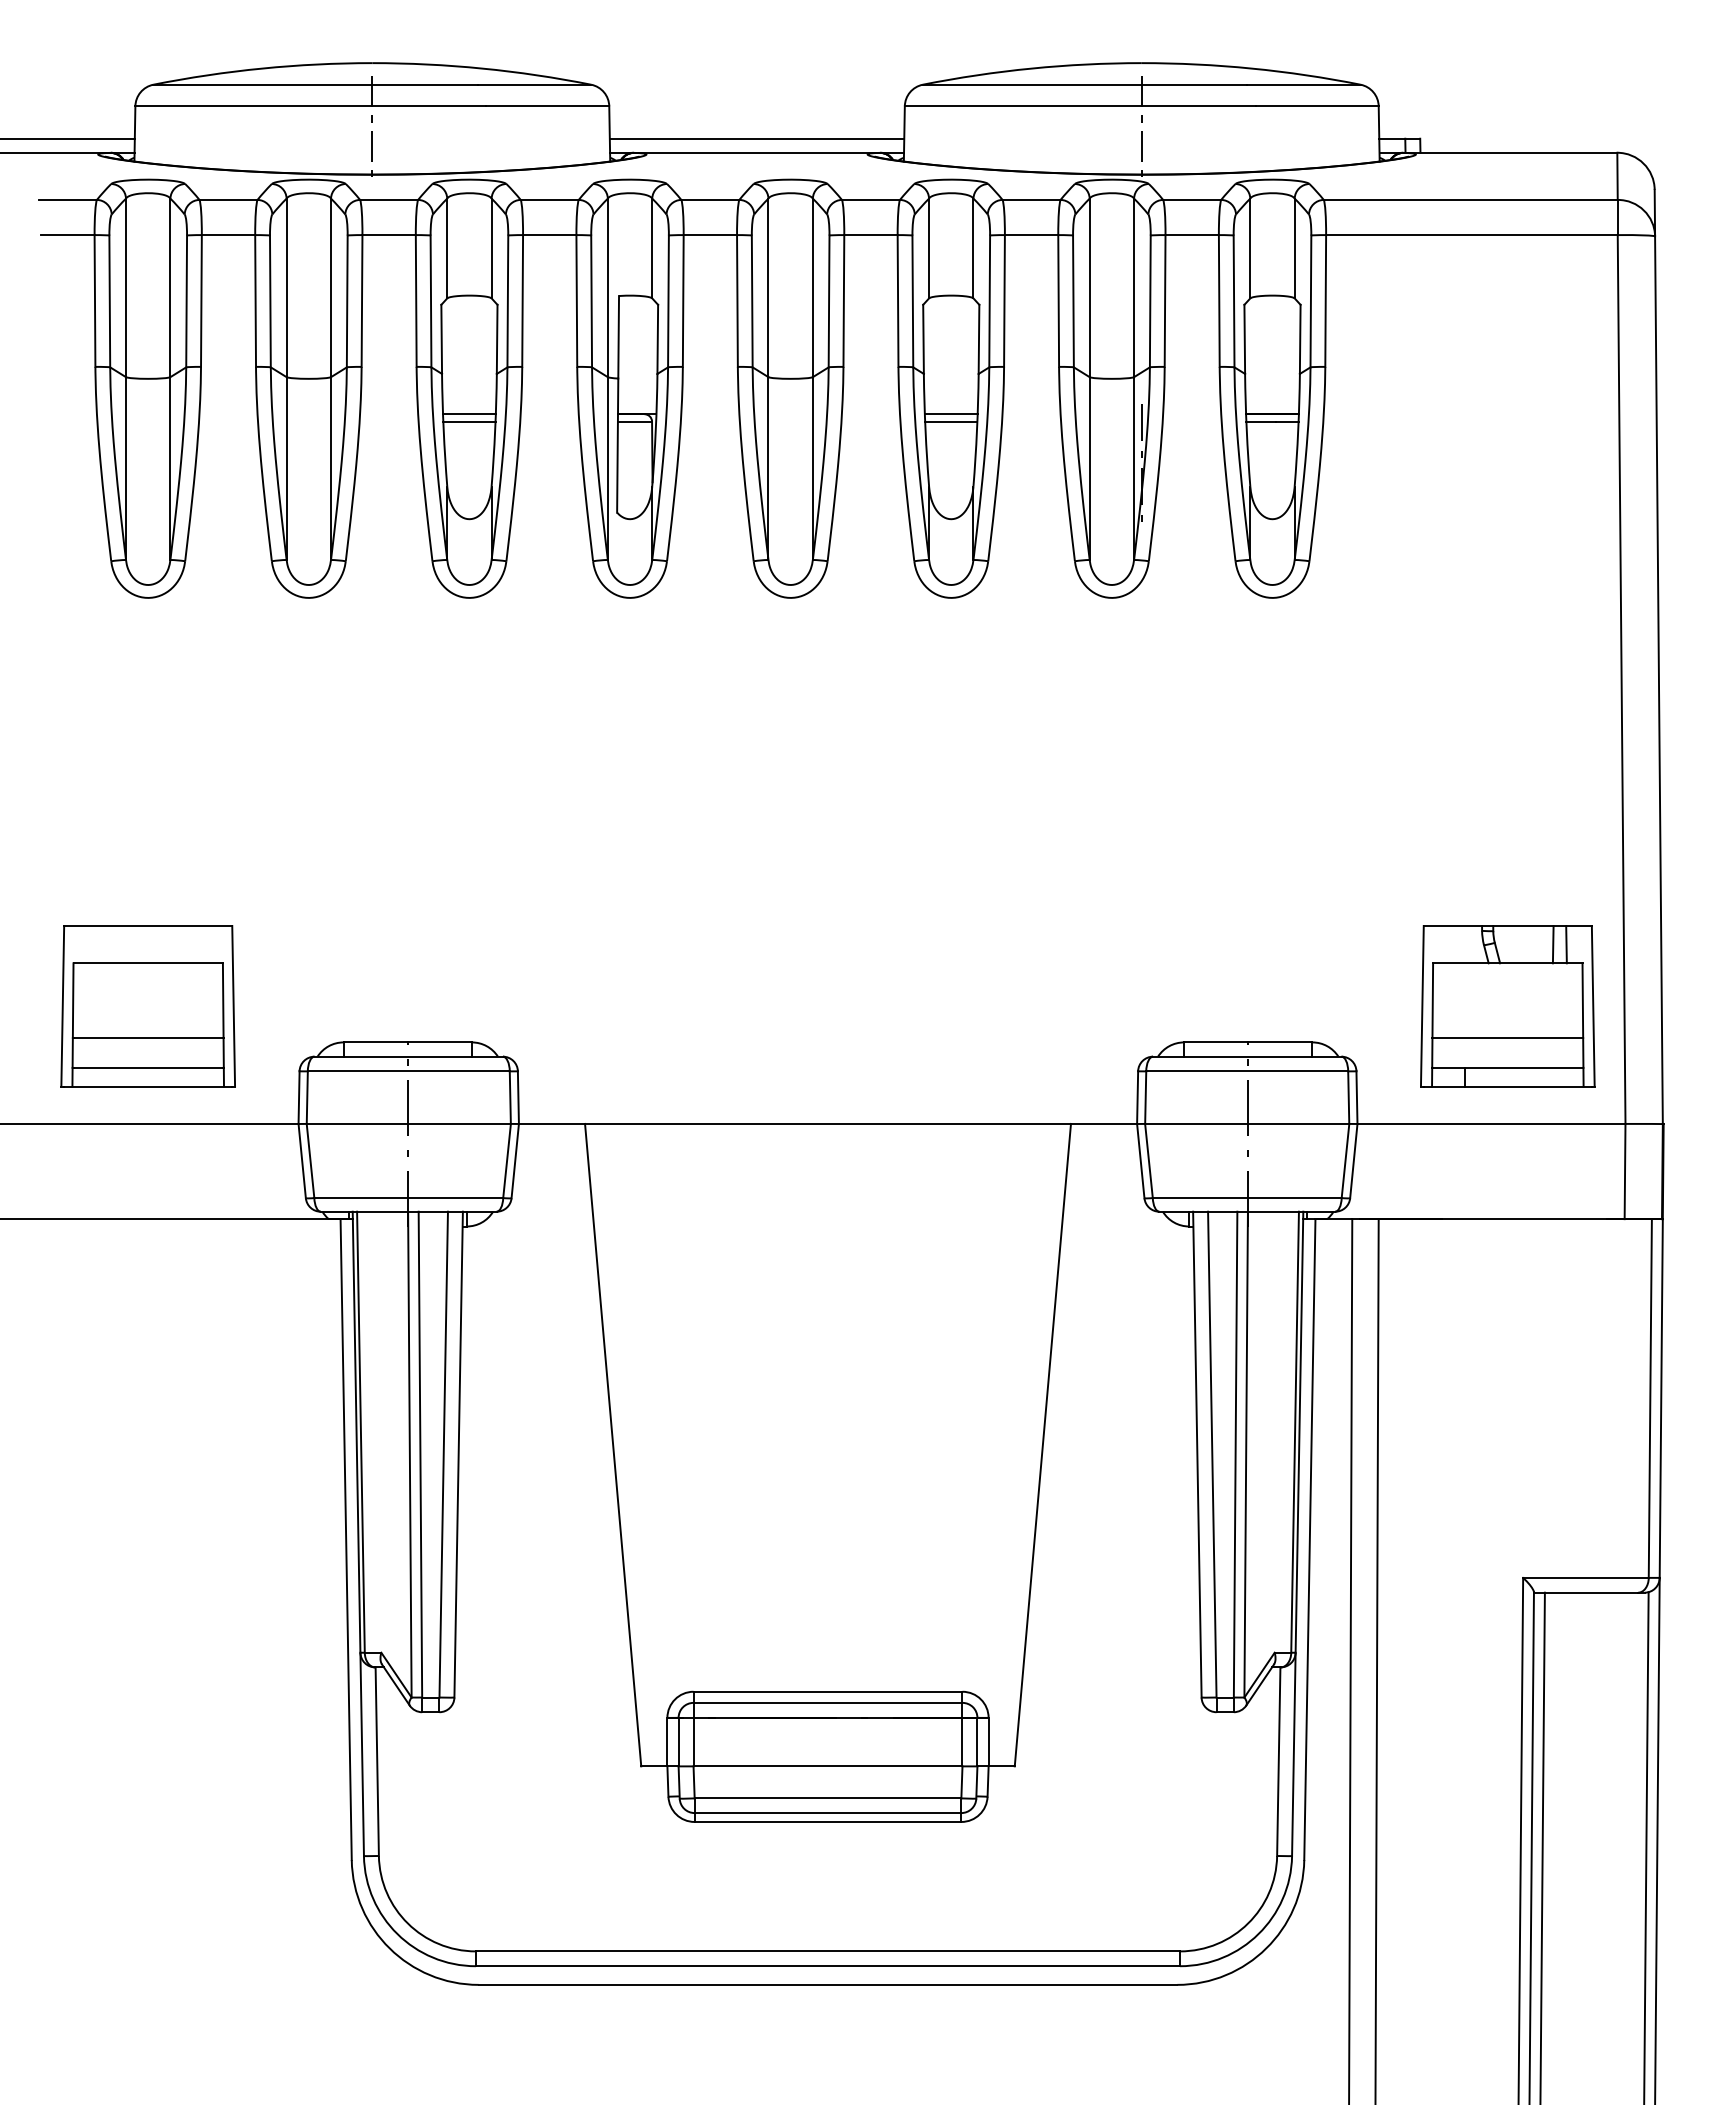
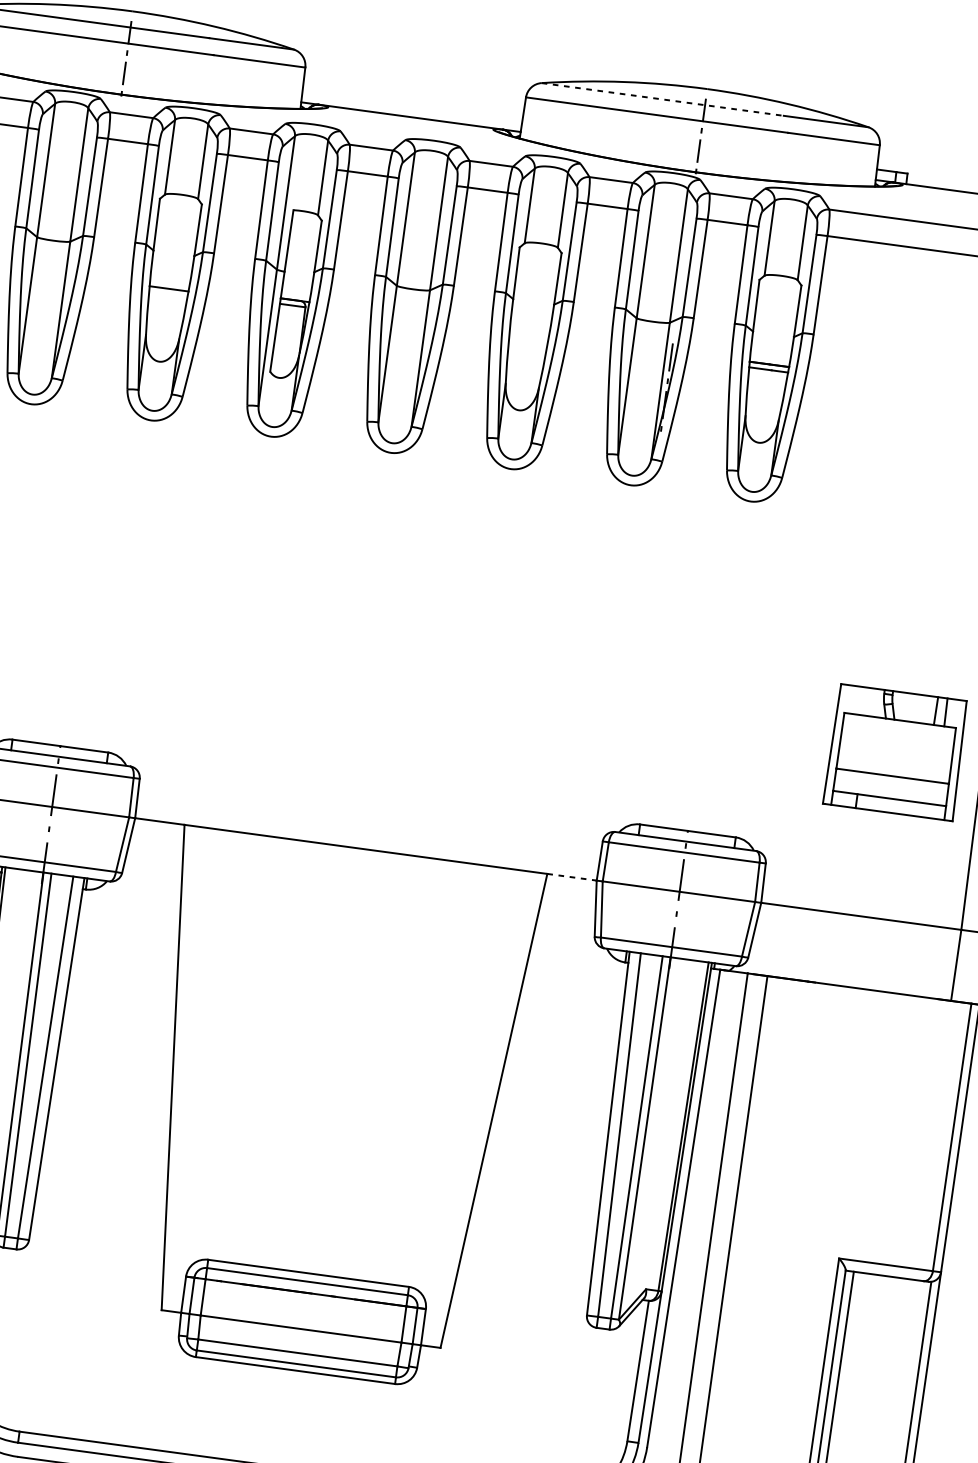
line: (1085, 84) -> (663, 99), solid -> dashed
line: (756, 138) -> (412, 106), removed
line: (469, 414) -> (169, 283), removed
line: (950, 414) -> (529, 332), removed
line: (951, 421) -> (529, 337), removed
part: (1507, 1006) -> (895, 752), moved
line: (1104, 1123) -> (572, 876), solid -> dashed

